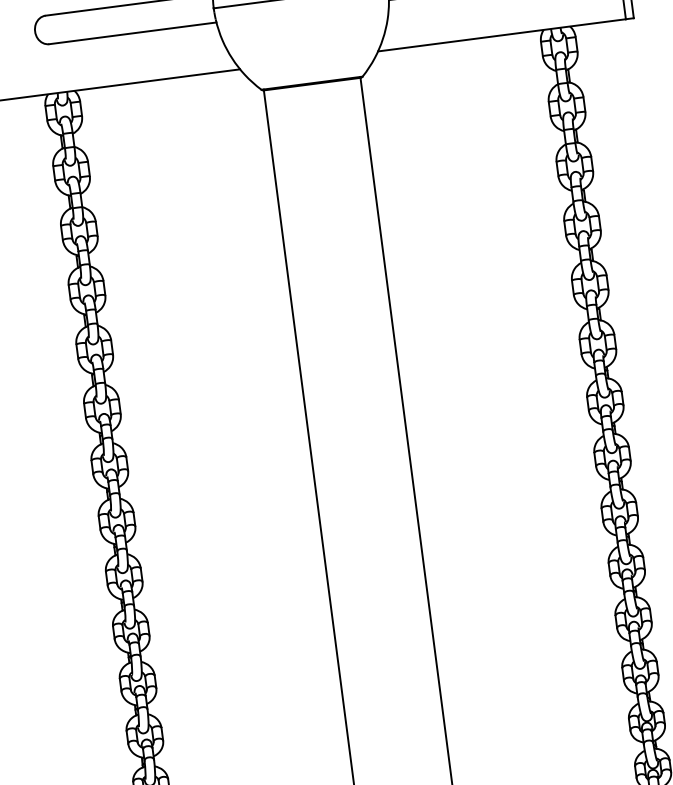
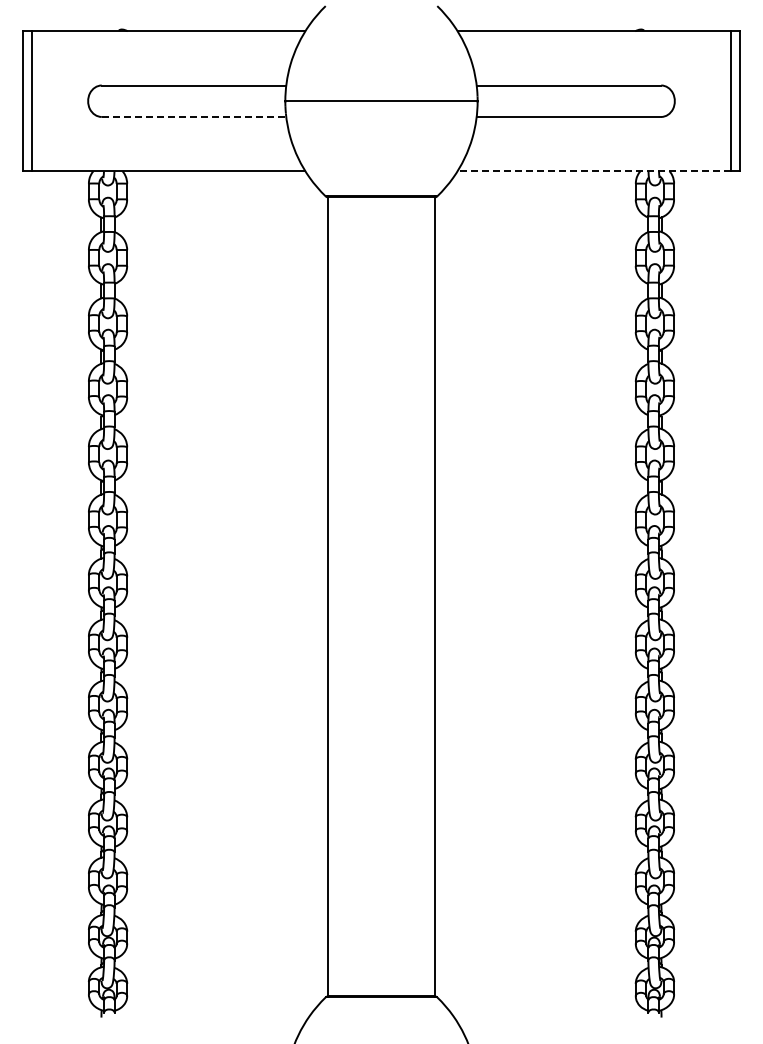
line: (133, 32) -> (194, 116), solid -> dashed
line: (502, 35) -> (594, 171), solid -> dashed

